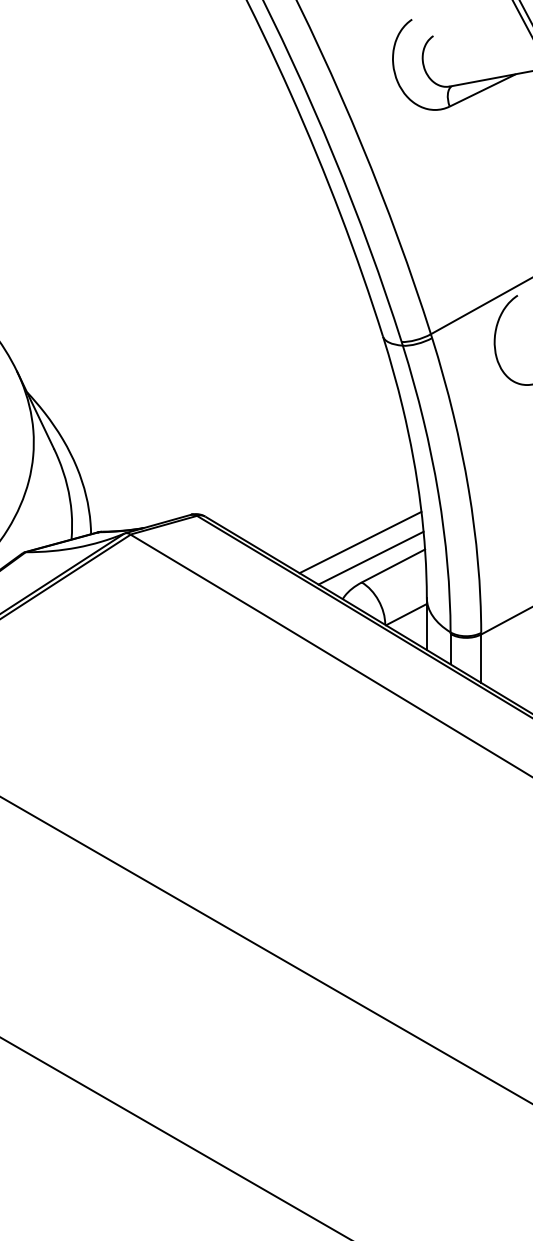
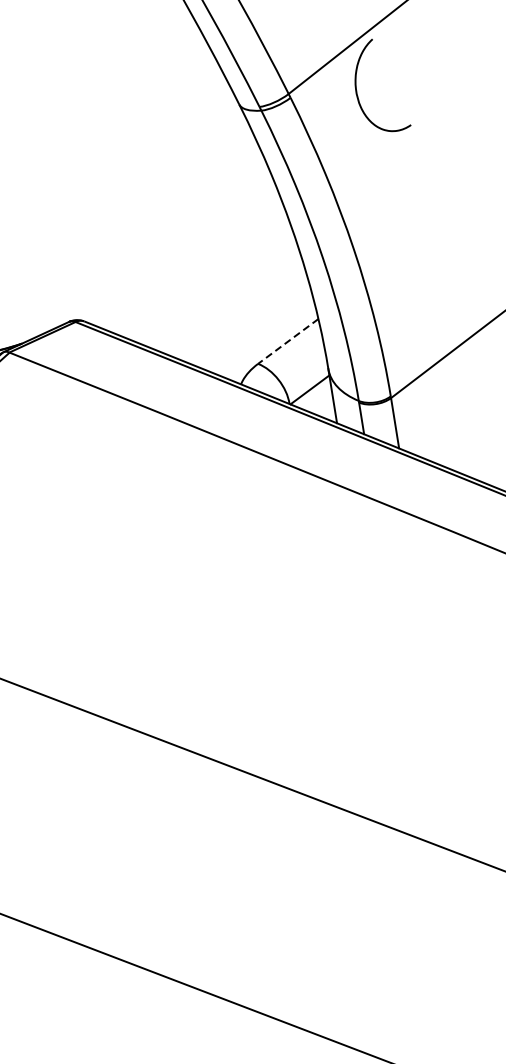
line: (360, 542) -> (250, 322), removed
line: (370, 557) -> (263, 336), removed
line: (393, 566) -> (288, 341), solid -> dashed

